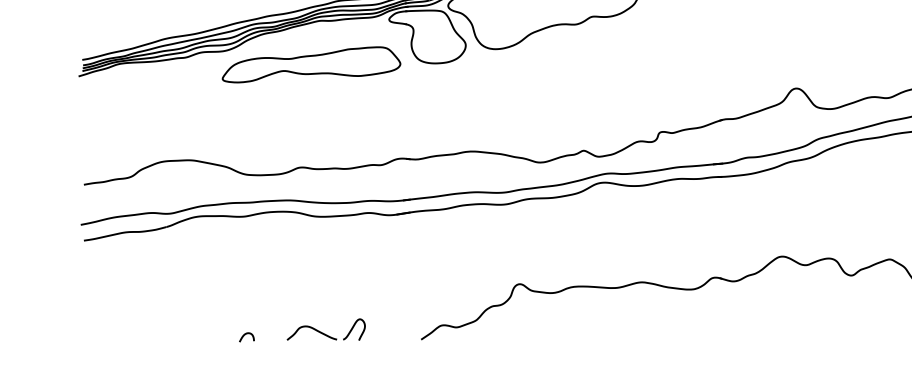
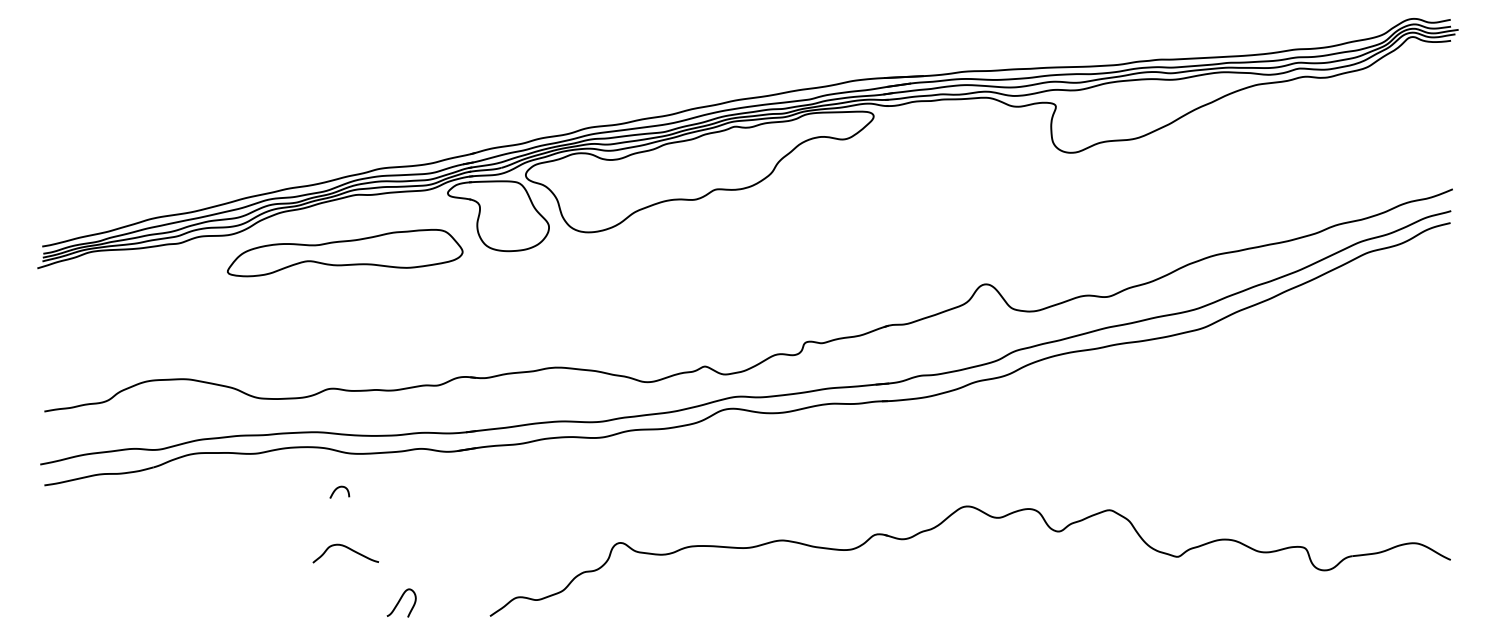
curve: (314, 330) -> (348, 549), moved
curve: (245, 335) -> (337, 489), moved

